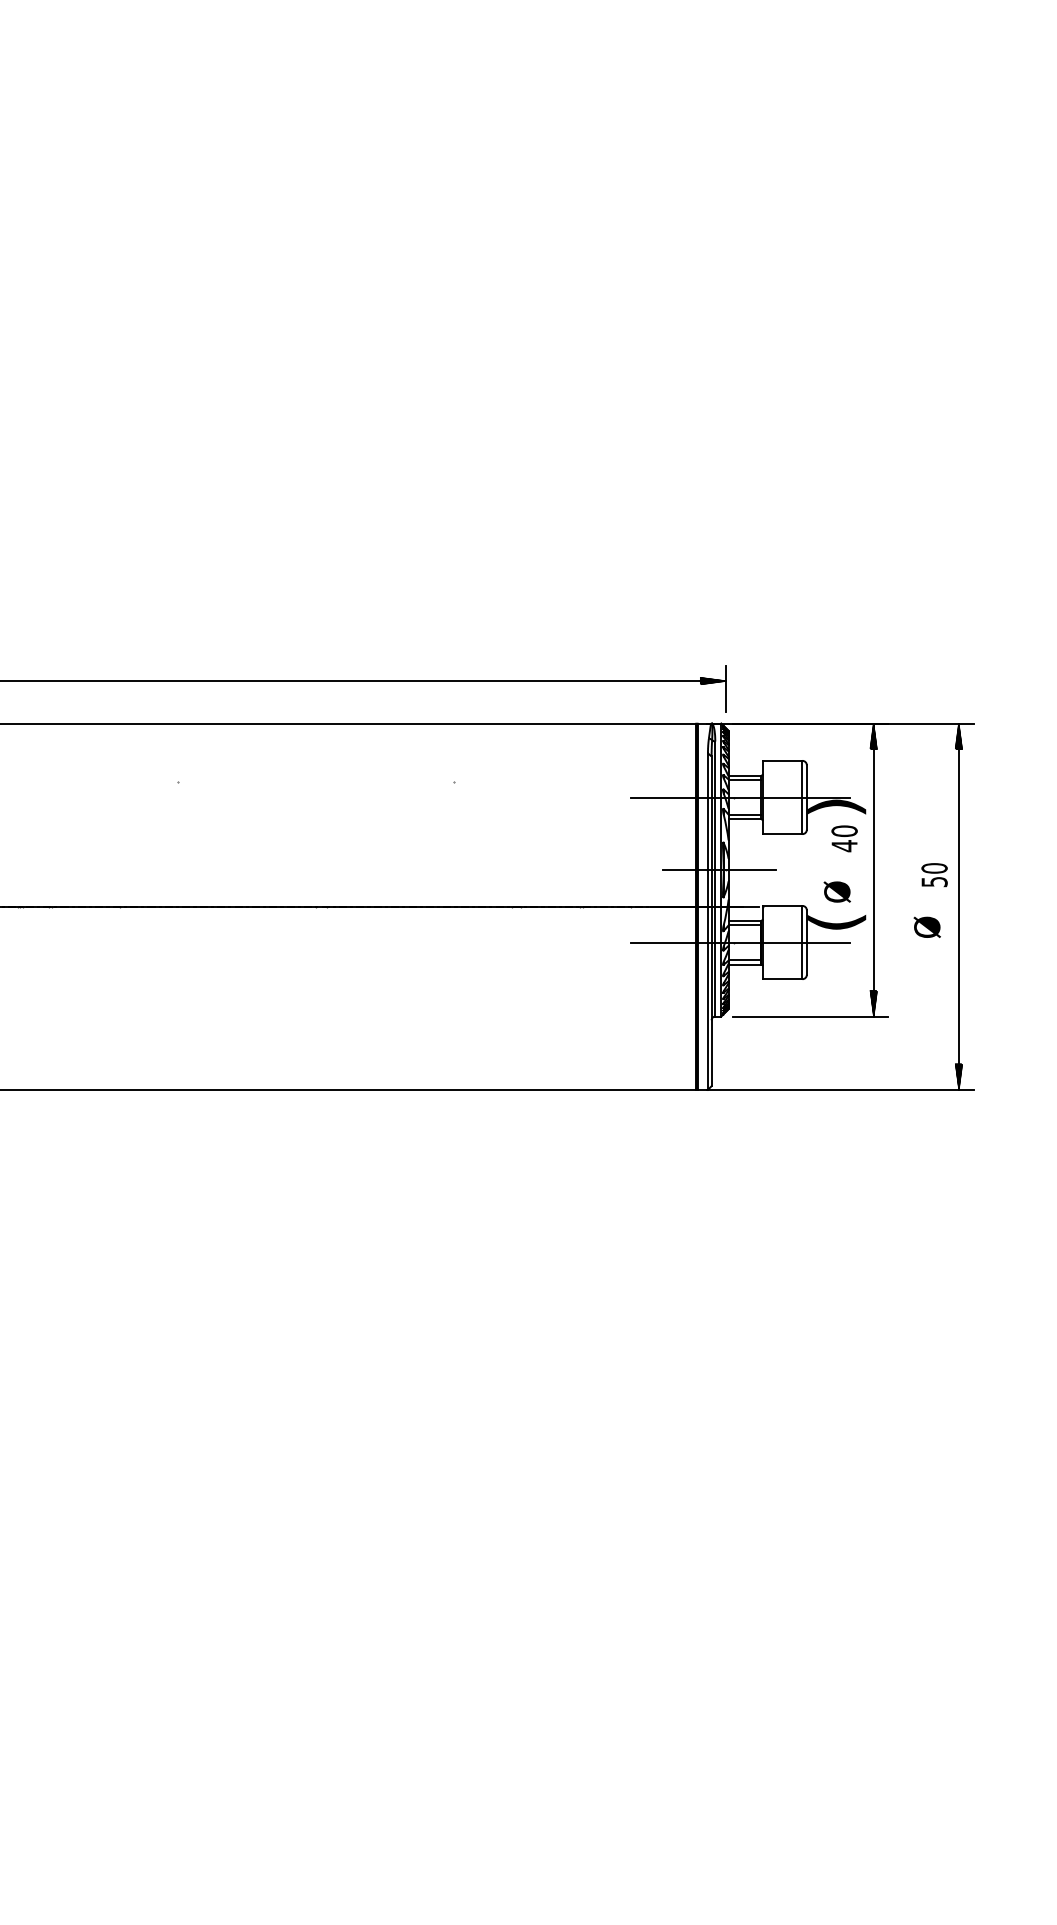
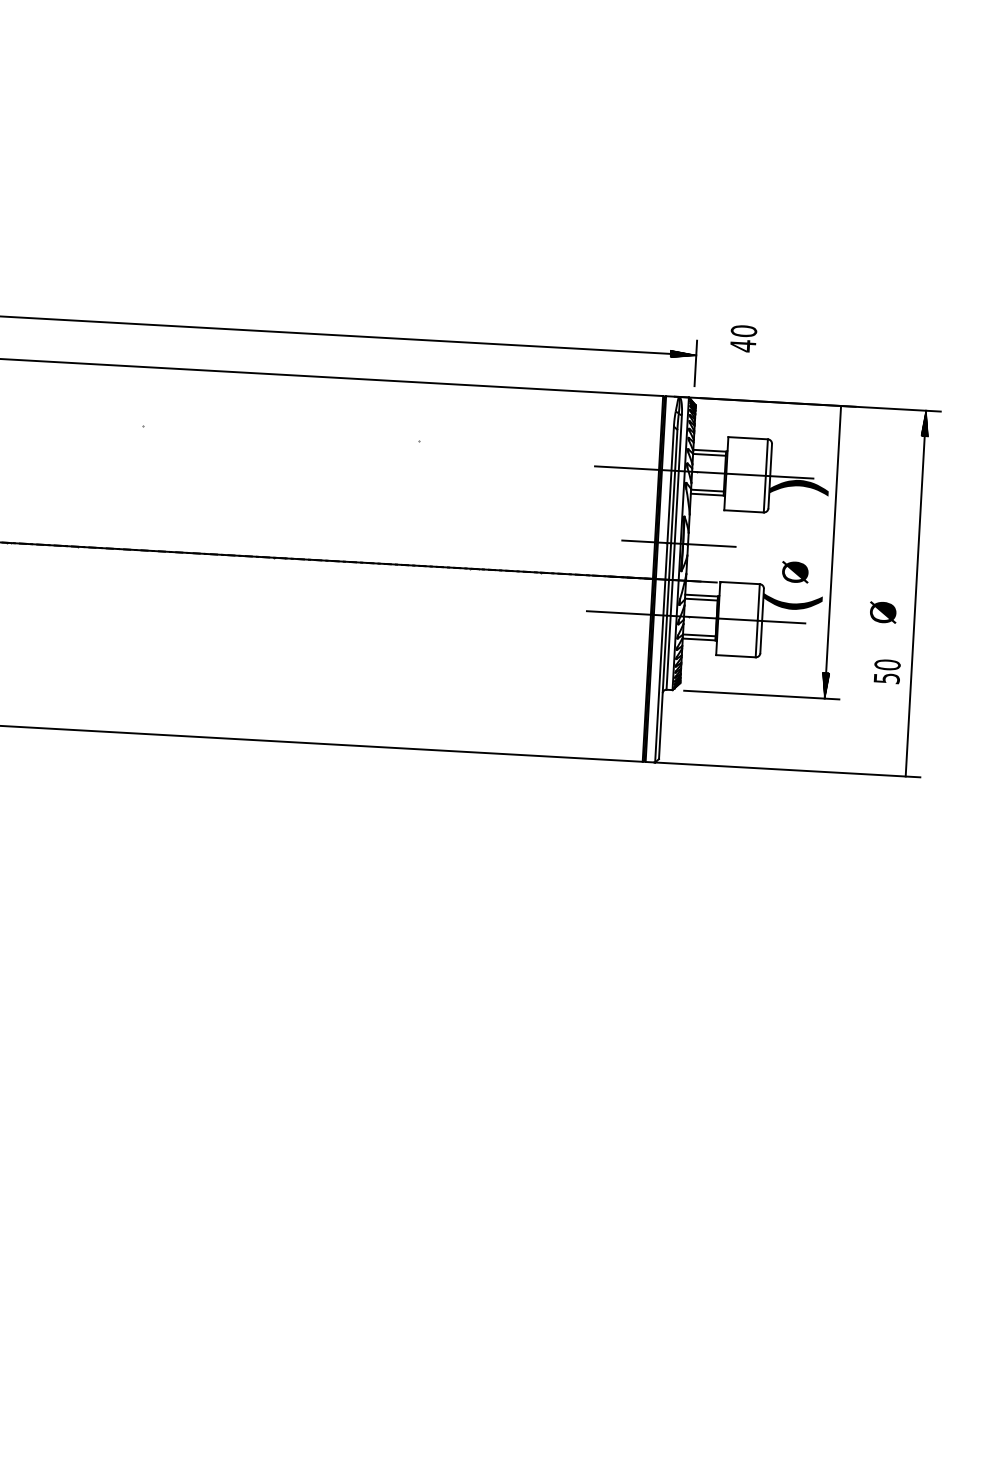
hatch: (873, 736) -> (840, 418), removed
text: (844, 838) -> (743, 338), moved
text: (934, 875) -> (887, 671), moved
hatch: (958, 1076) -> (906, 763), removed

